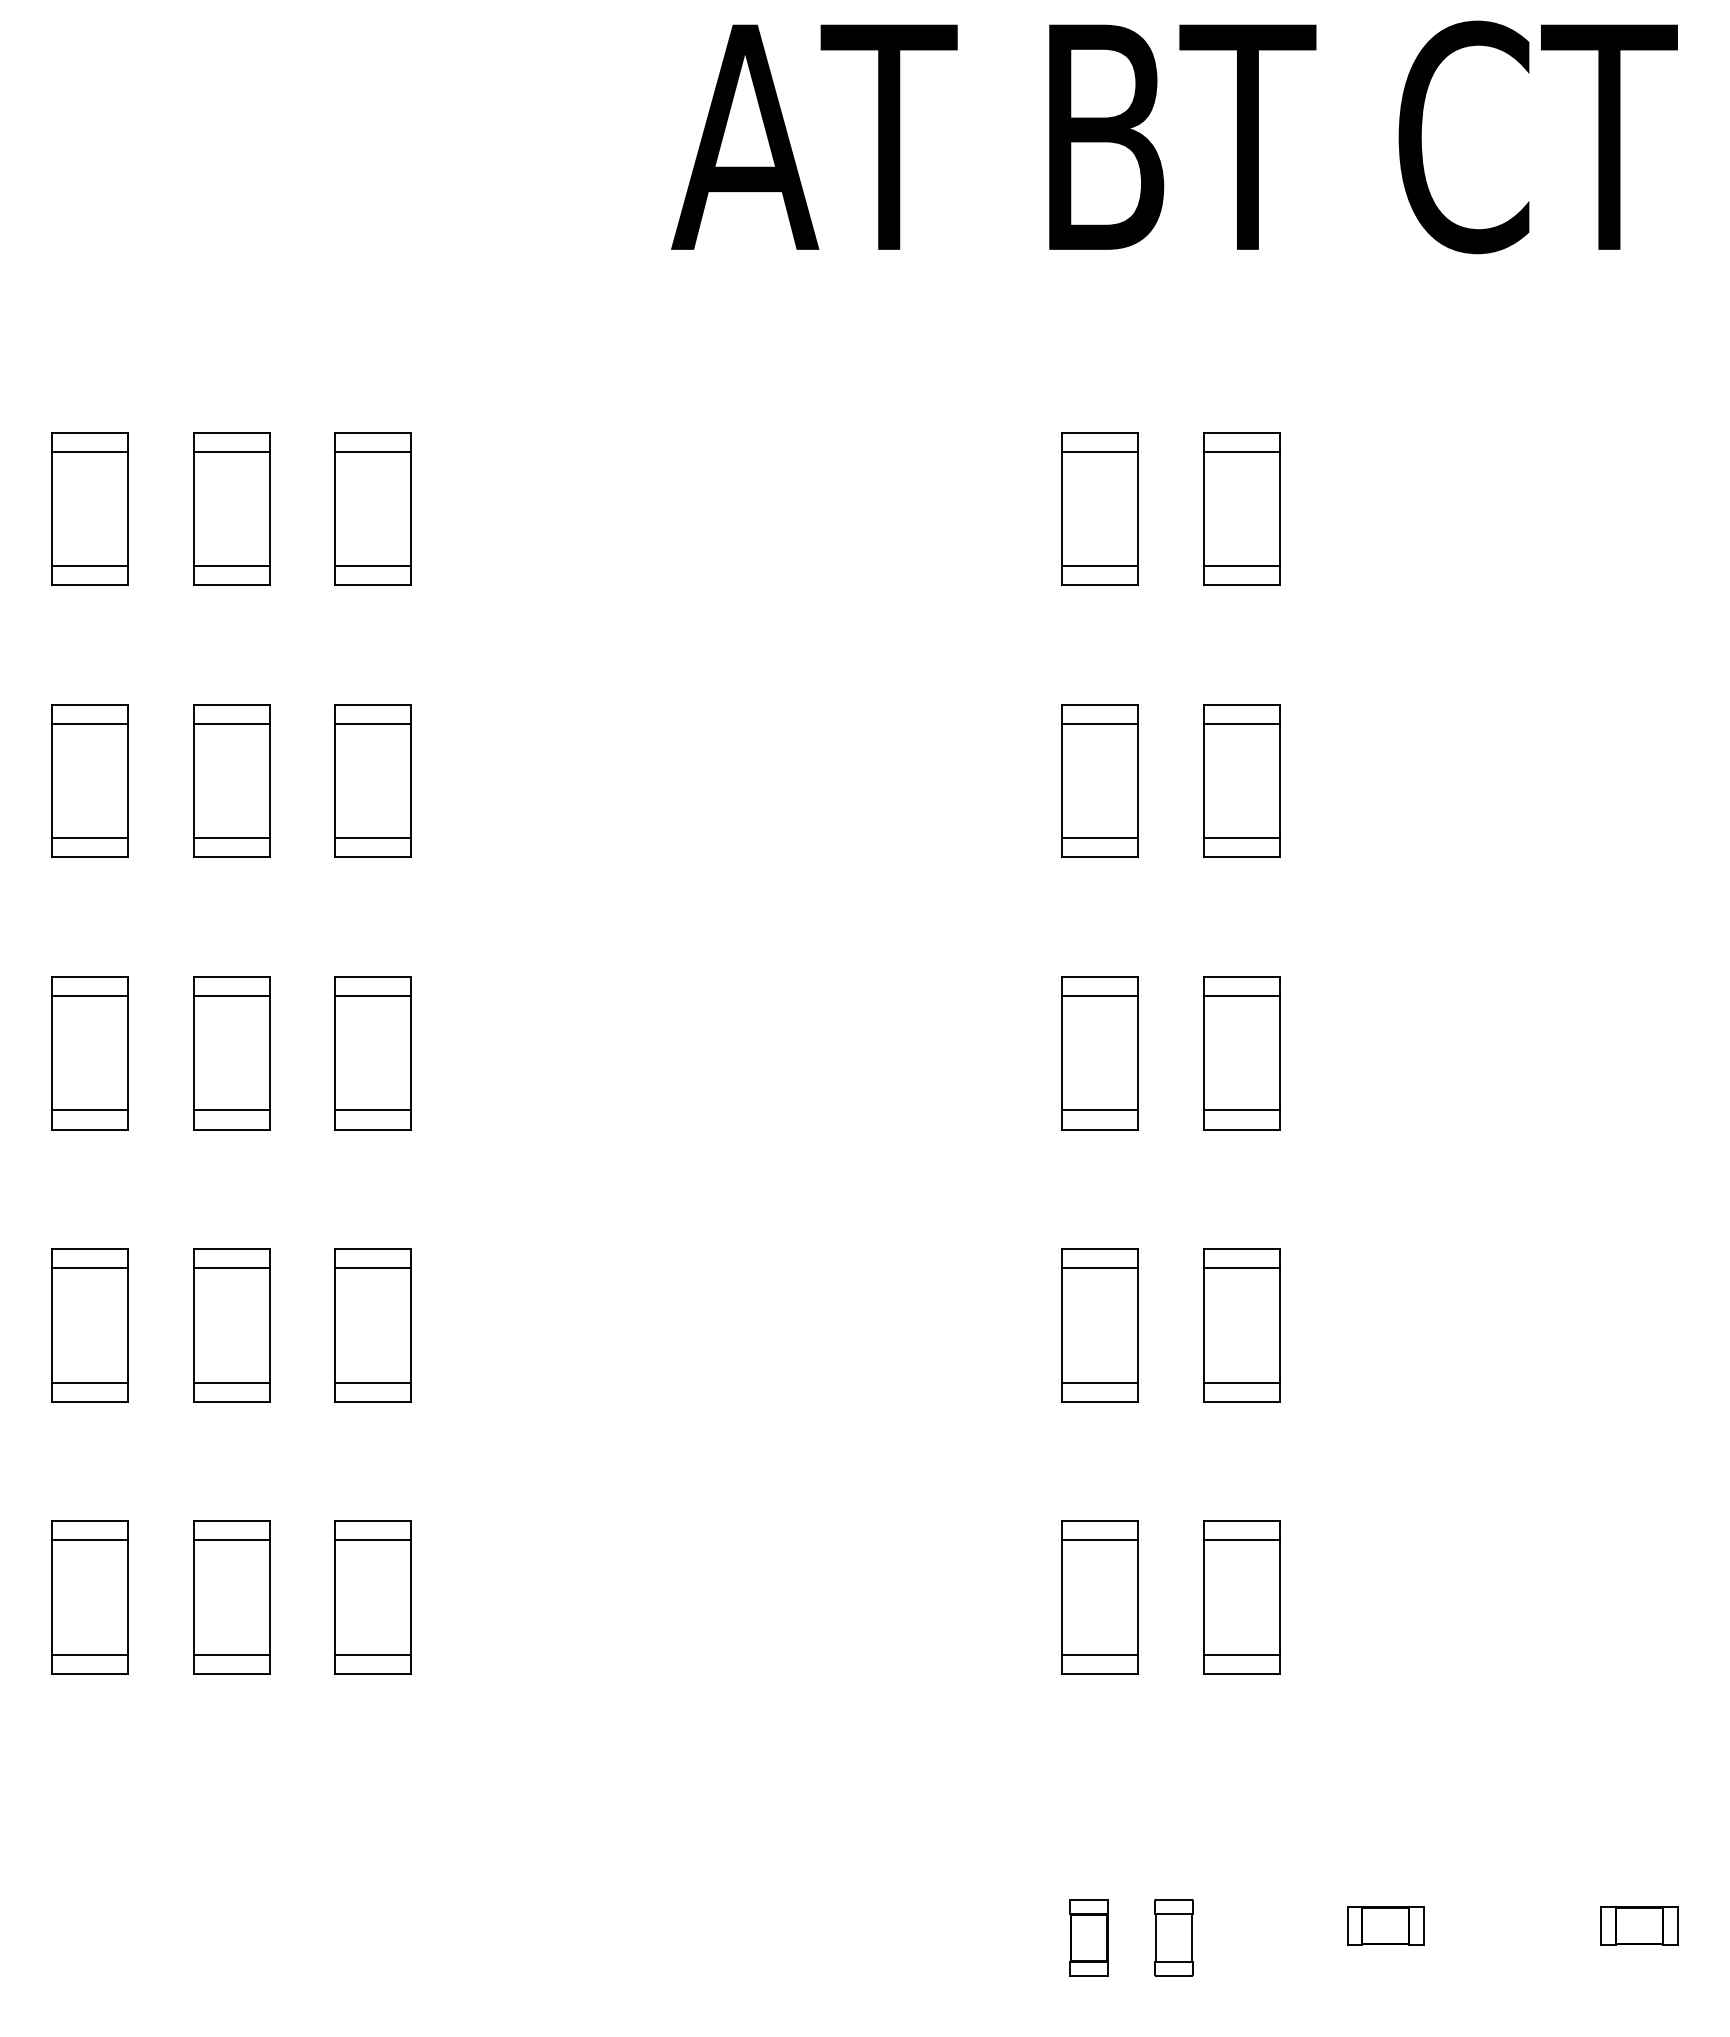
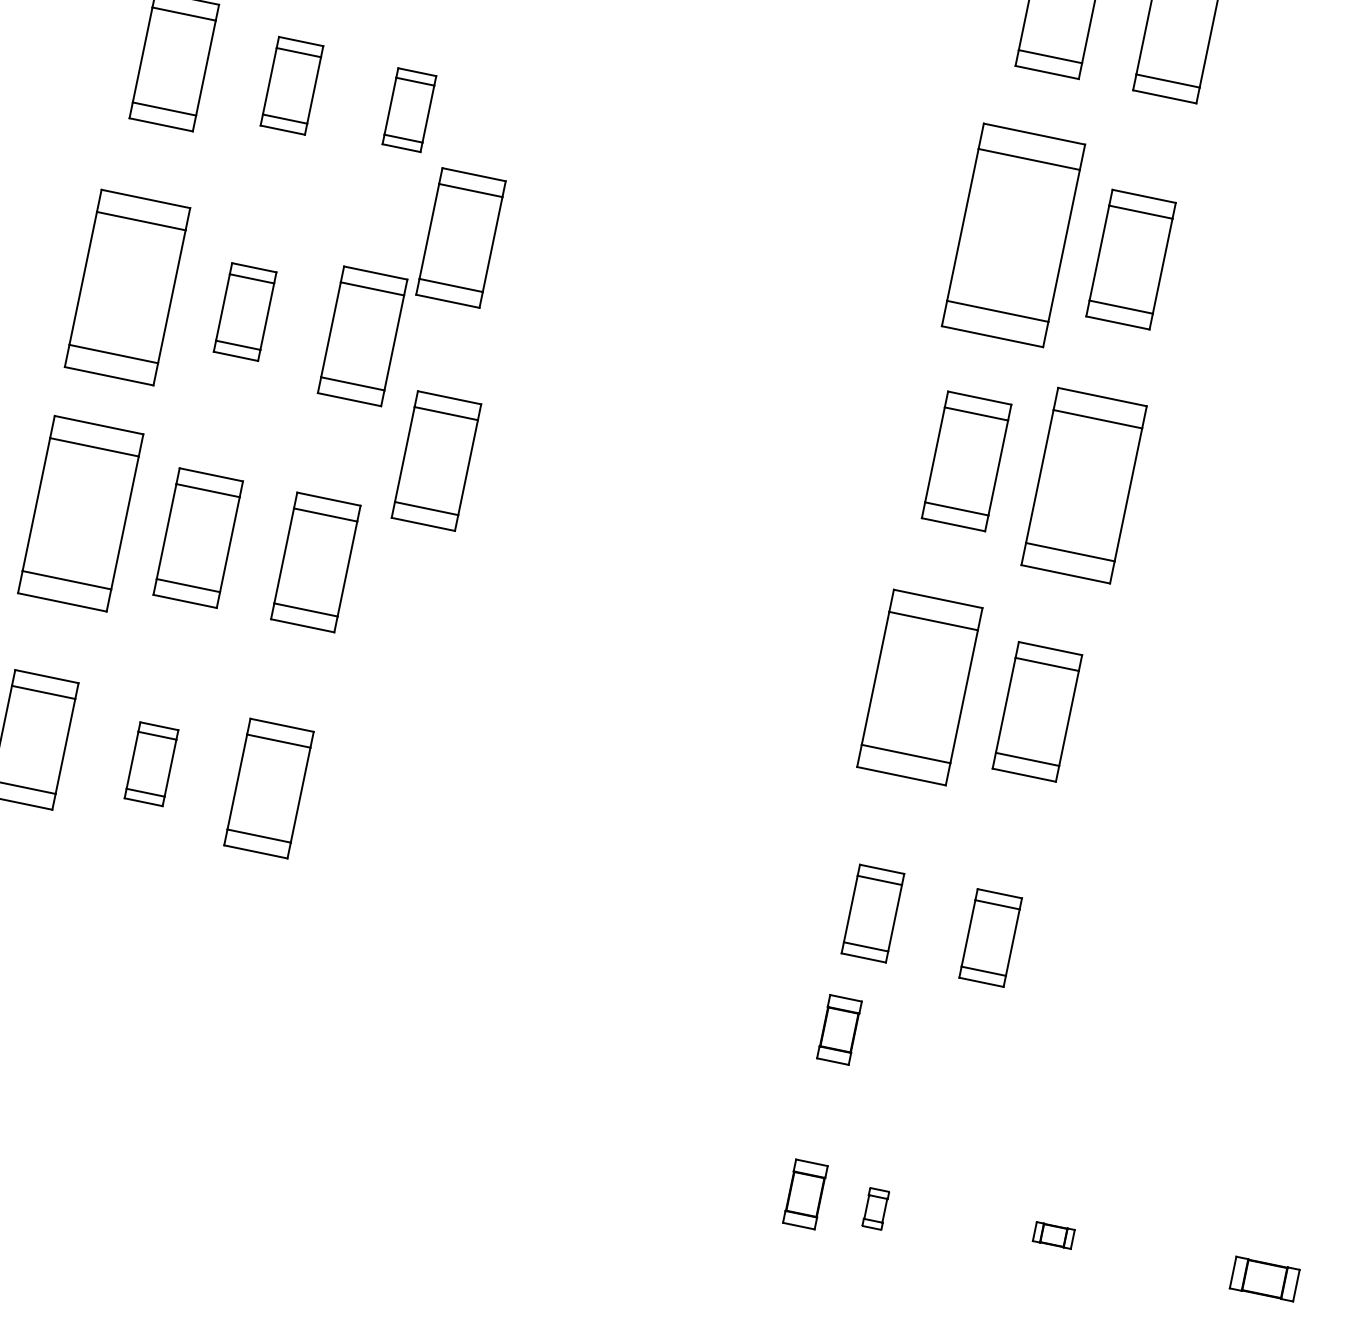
part: (231, 780) -> (291, 85), size x0.7
part: (372, 780) -> (409, 109), size x0.6
part: (1099, 780) -> (1013, 234), size x1.6
part: (462, 916) -> (460, 238), added
part: (89, 1053) -> (126, 287), size x1.4
part: (231, 1053) -> (244, 312), size x0.7
part: (1241, 1053) -> (1084, 485), size x1.4
part: (487, 1179) -> (435, 460), added
part: (89, 1325) -> (80, 513), size x1.4
part: (1099, 1325) -> (919, 687), size x1.4
part: (231, 1597) -> (151, 764), size x0.6
part: (1099, 1597) -> (872, 913), size x0.7
part: (1241, 1597) -> (990, 937), size x0.7
part: (1088, 1739) -> (838, 1029), added
part: (1385, 1925) -> (1053, 1235), size x0.6
part: (1173, 1937) -> (875, 1208), size x0.6

